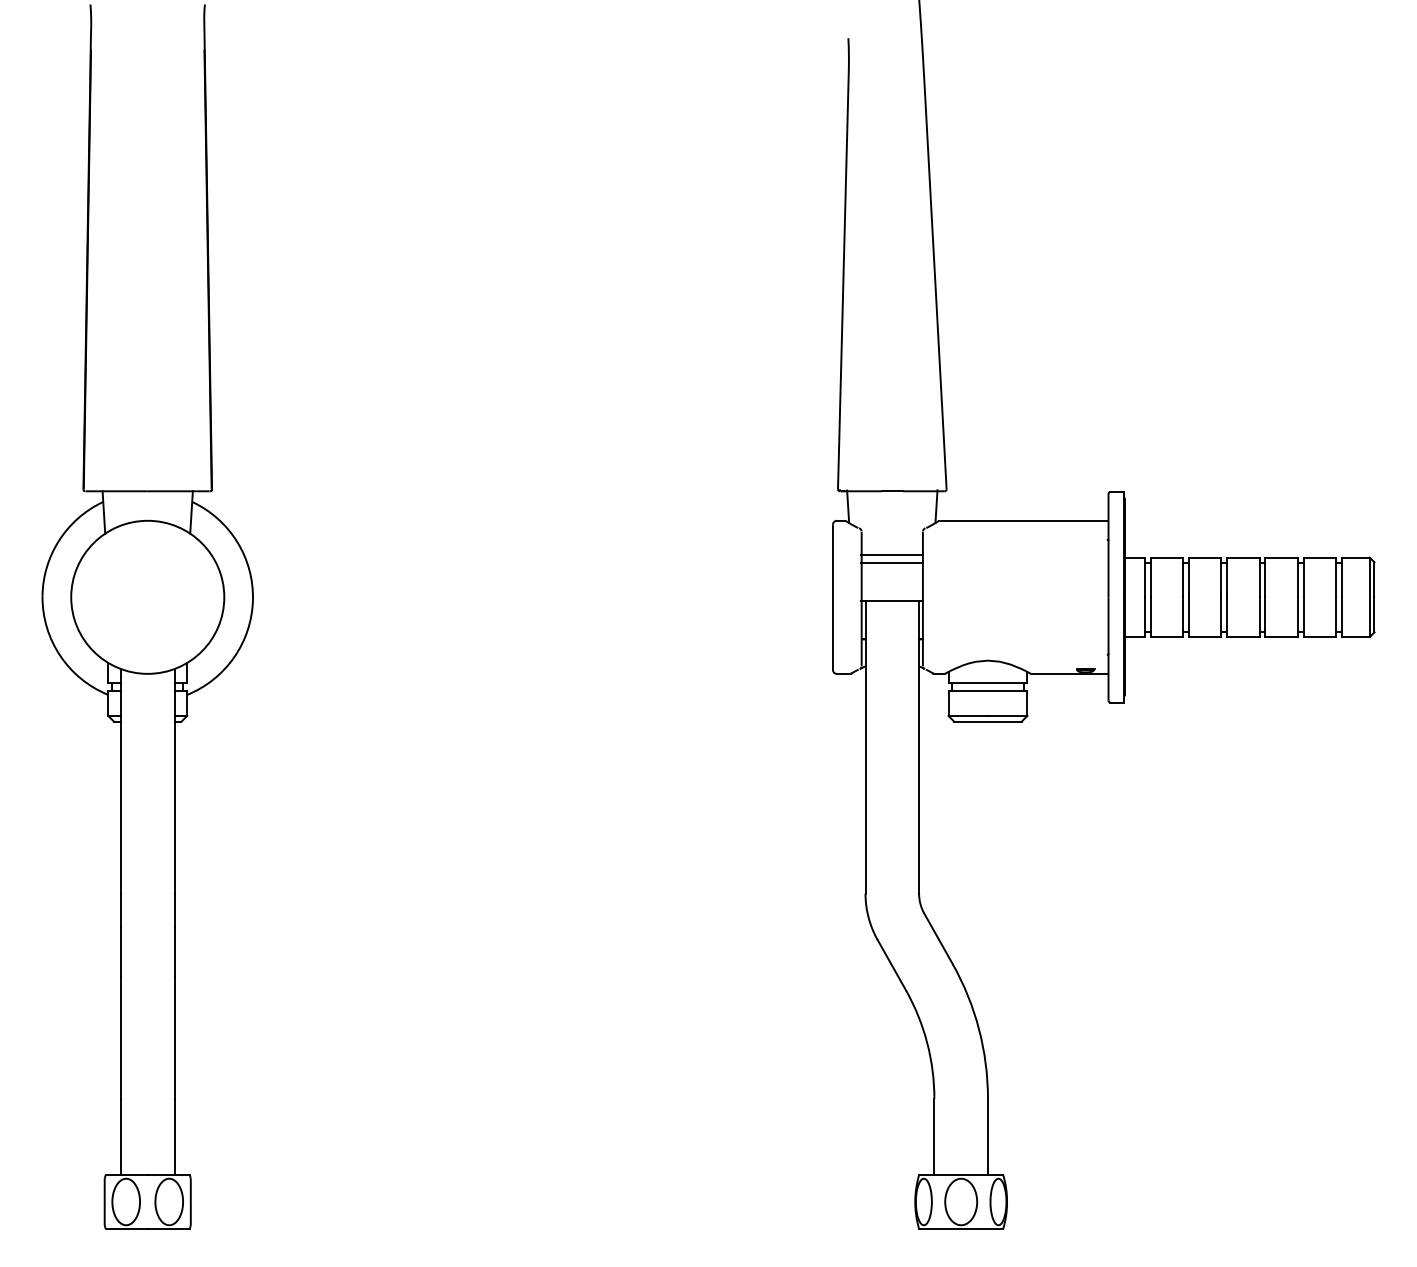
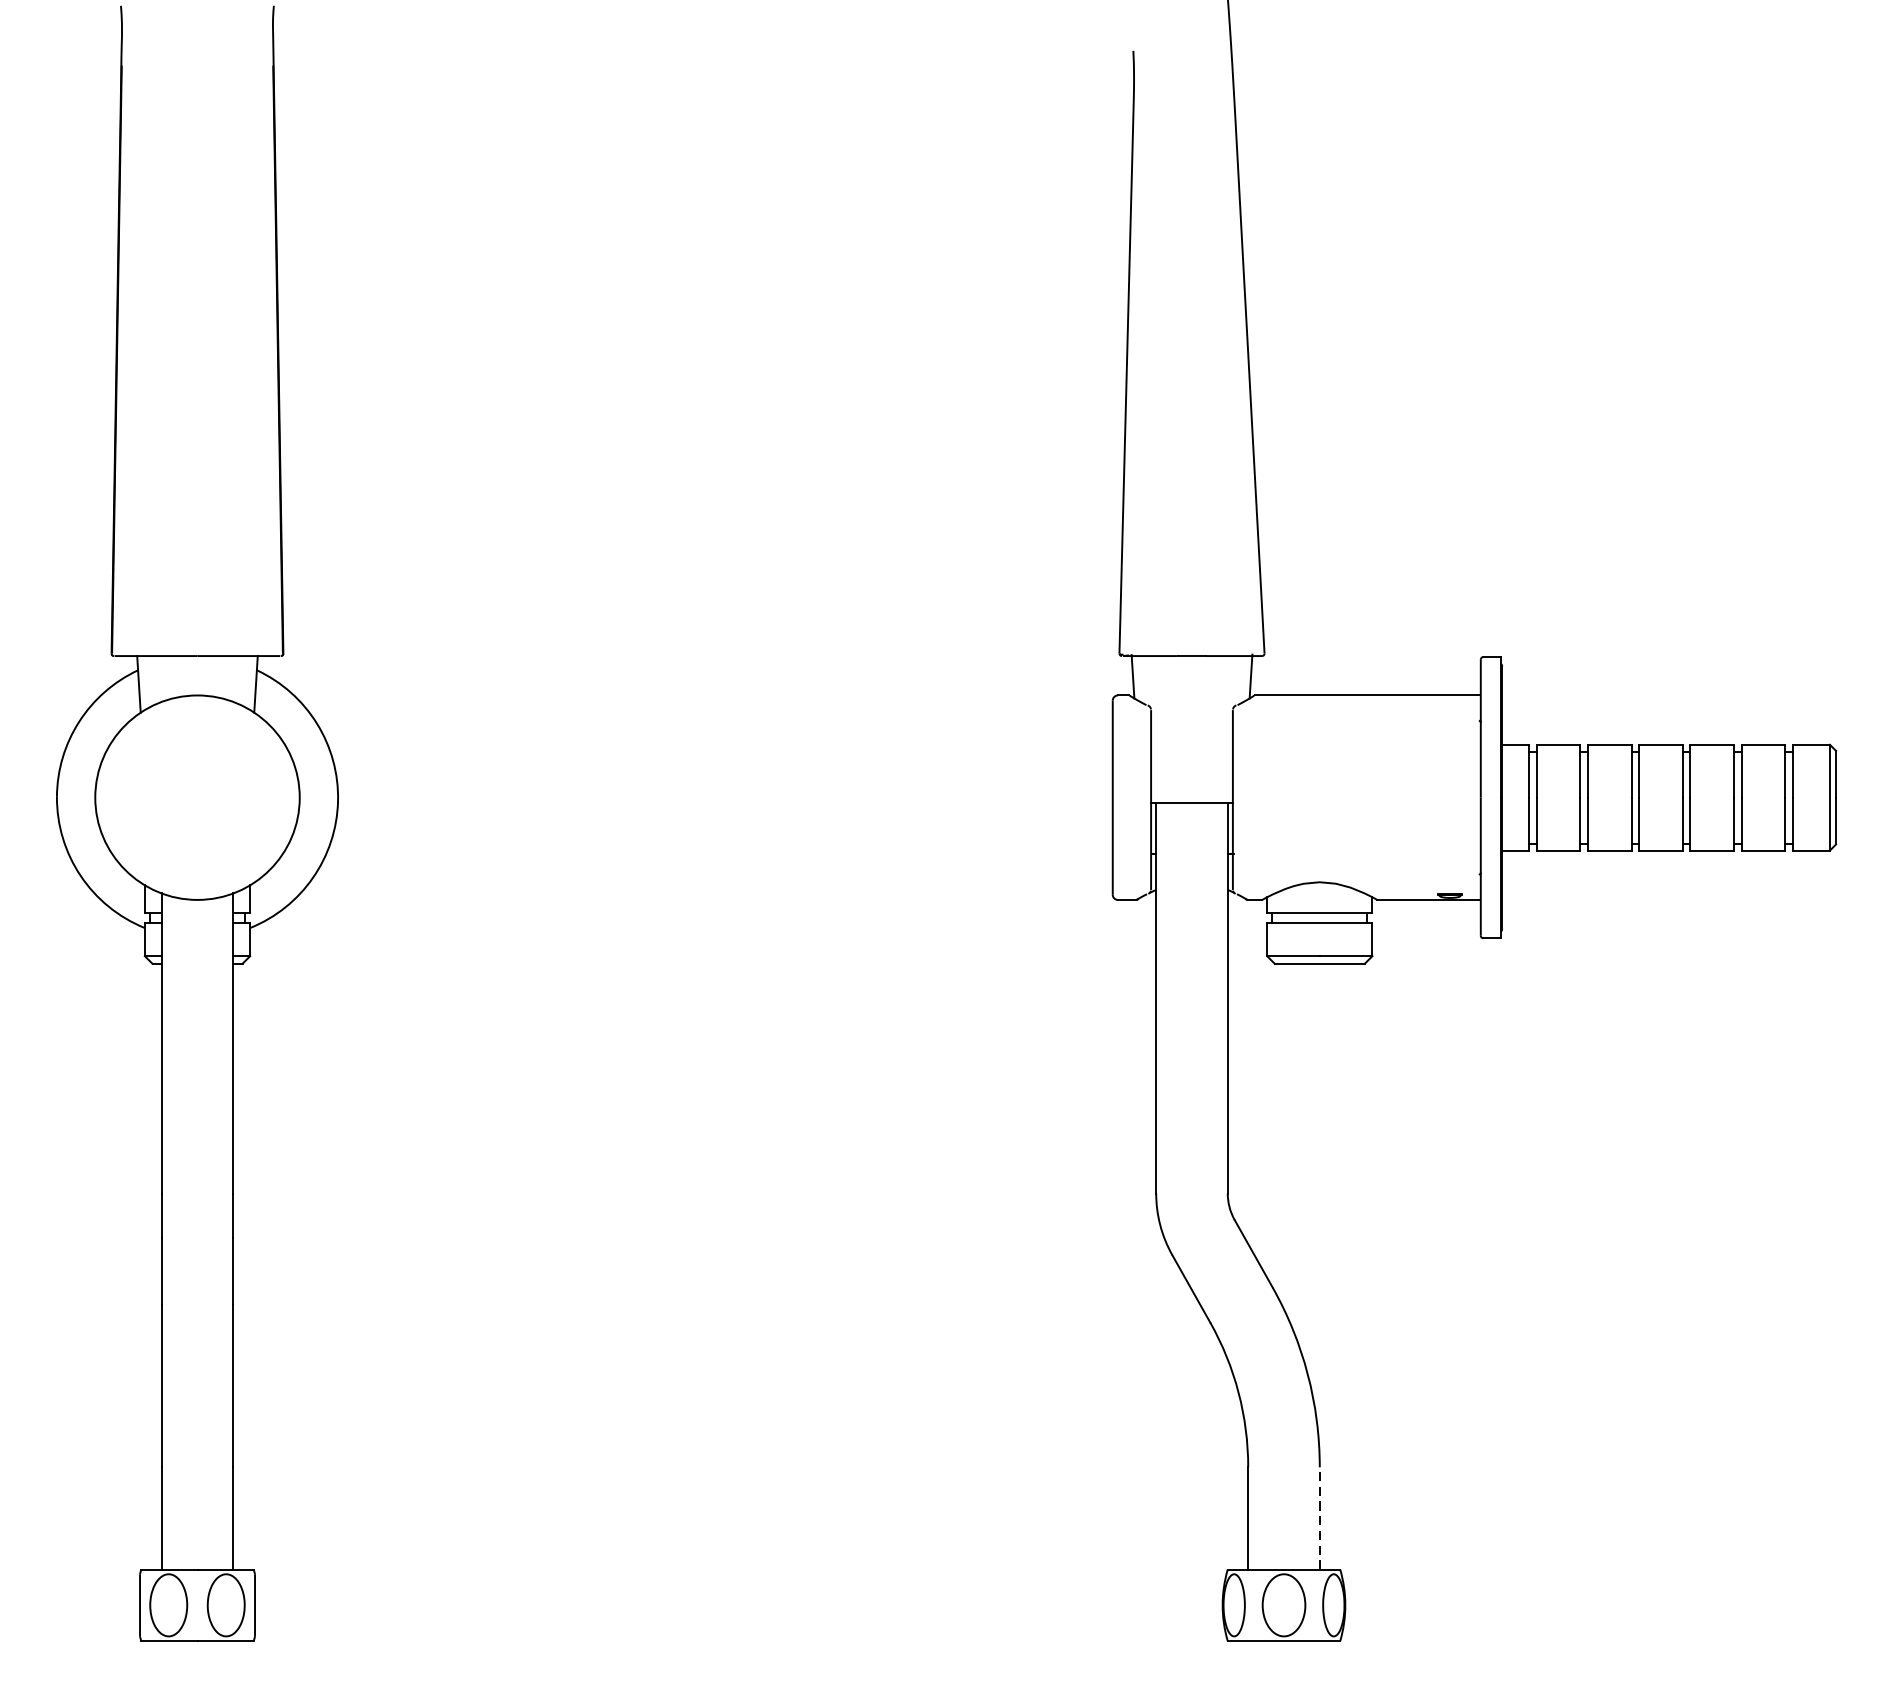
line: (892, 554) -> (1192, 740), removed
line: (891, 562) -> (1190, 751), removed
line: (987, 1136) -> (1319, 1517), solid -> dashed

